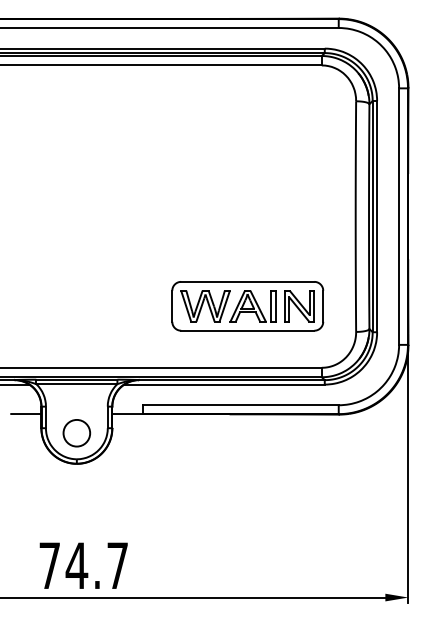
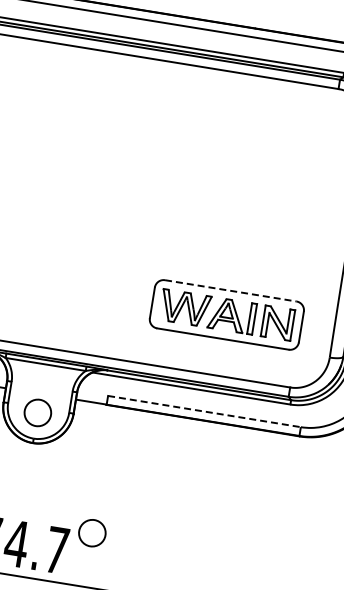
line: (247, 281) -> (230, 290), solid -> dashed
line: (241, 405) -> (204, 411), solid -> dashed
circle: (149, 543) -> (91, 533), added

